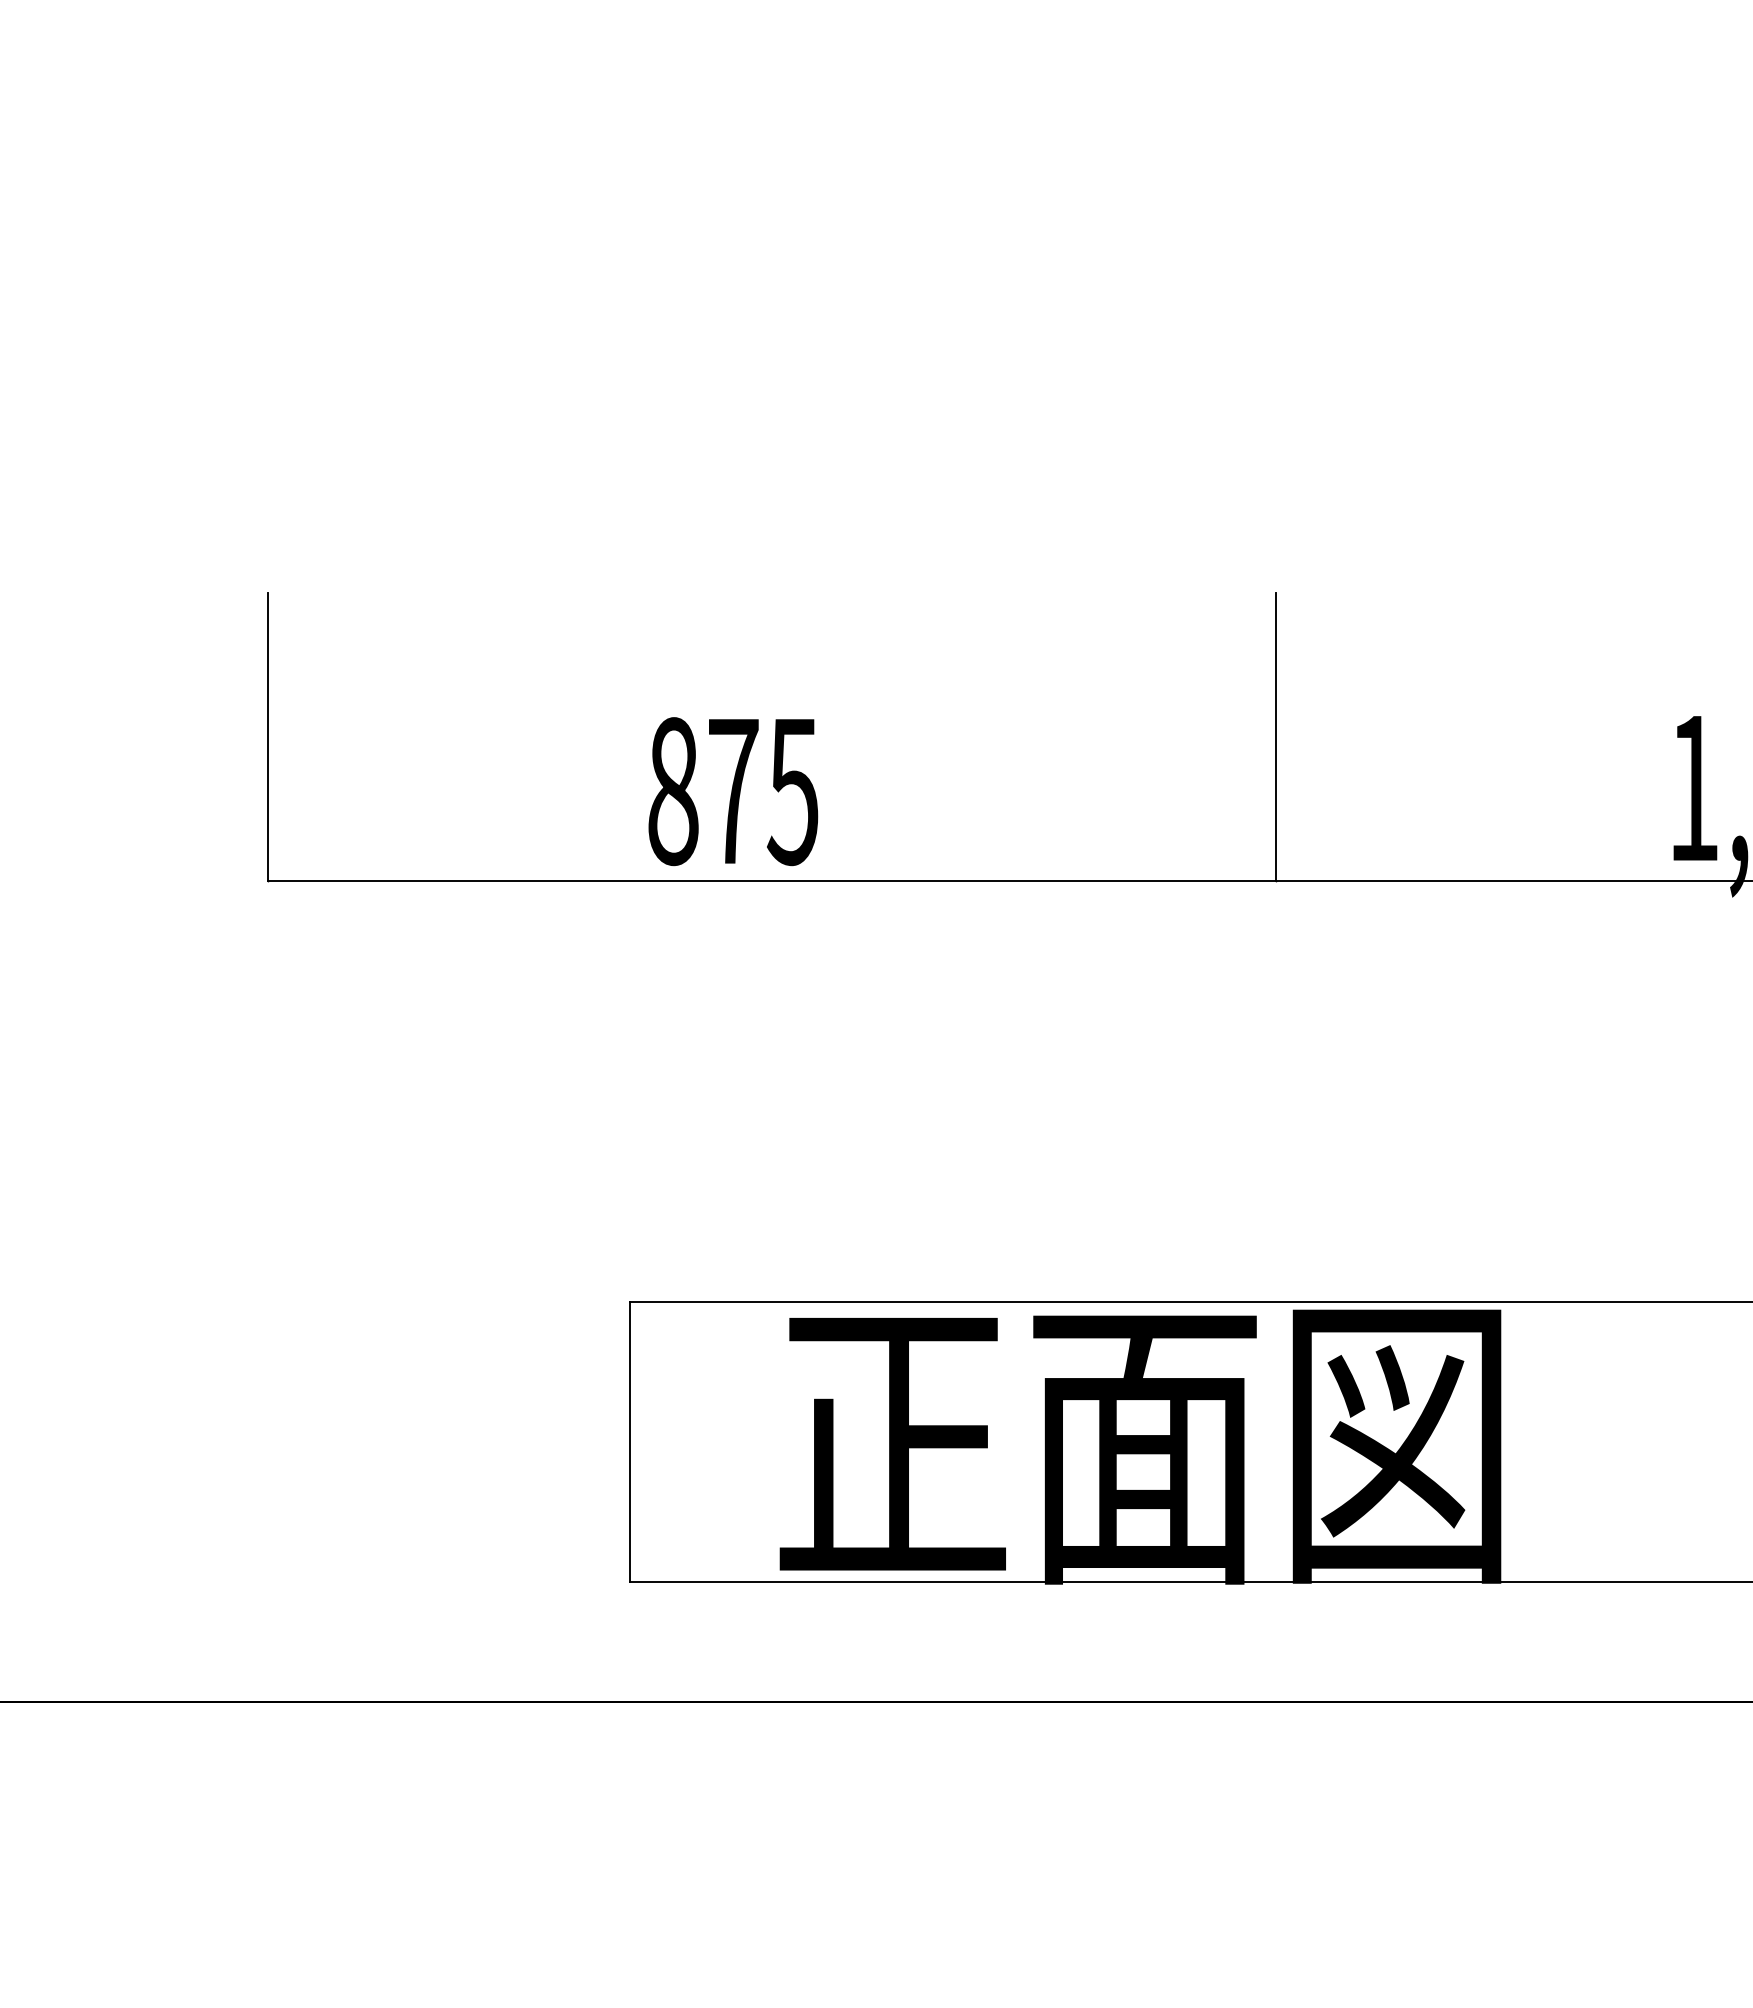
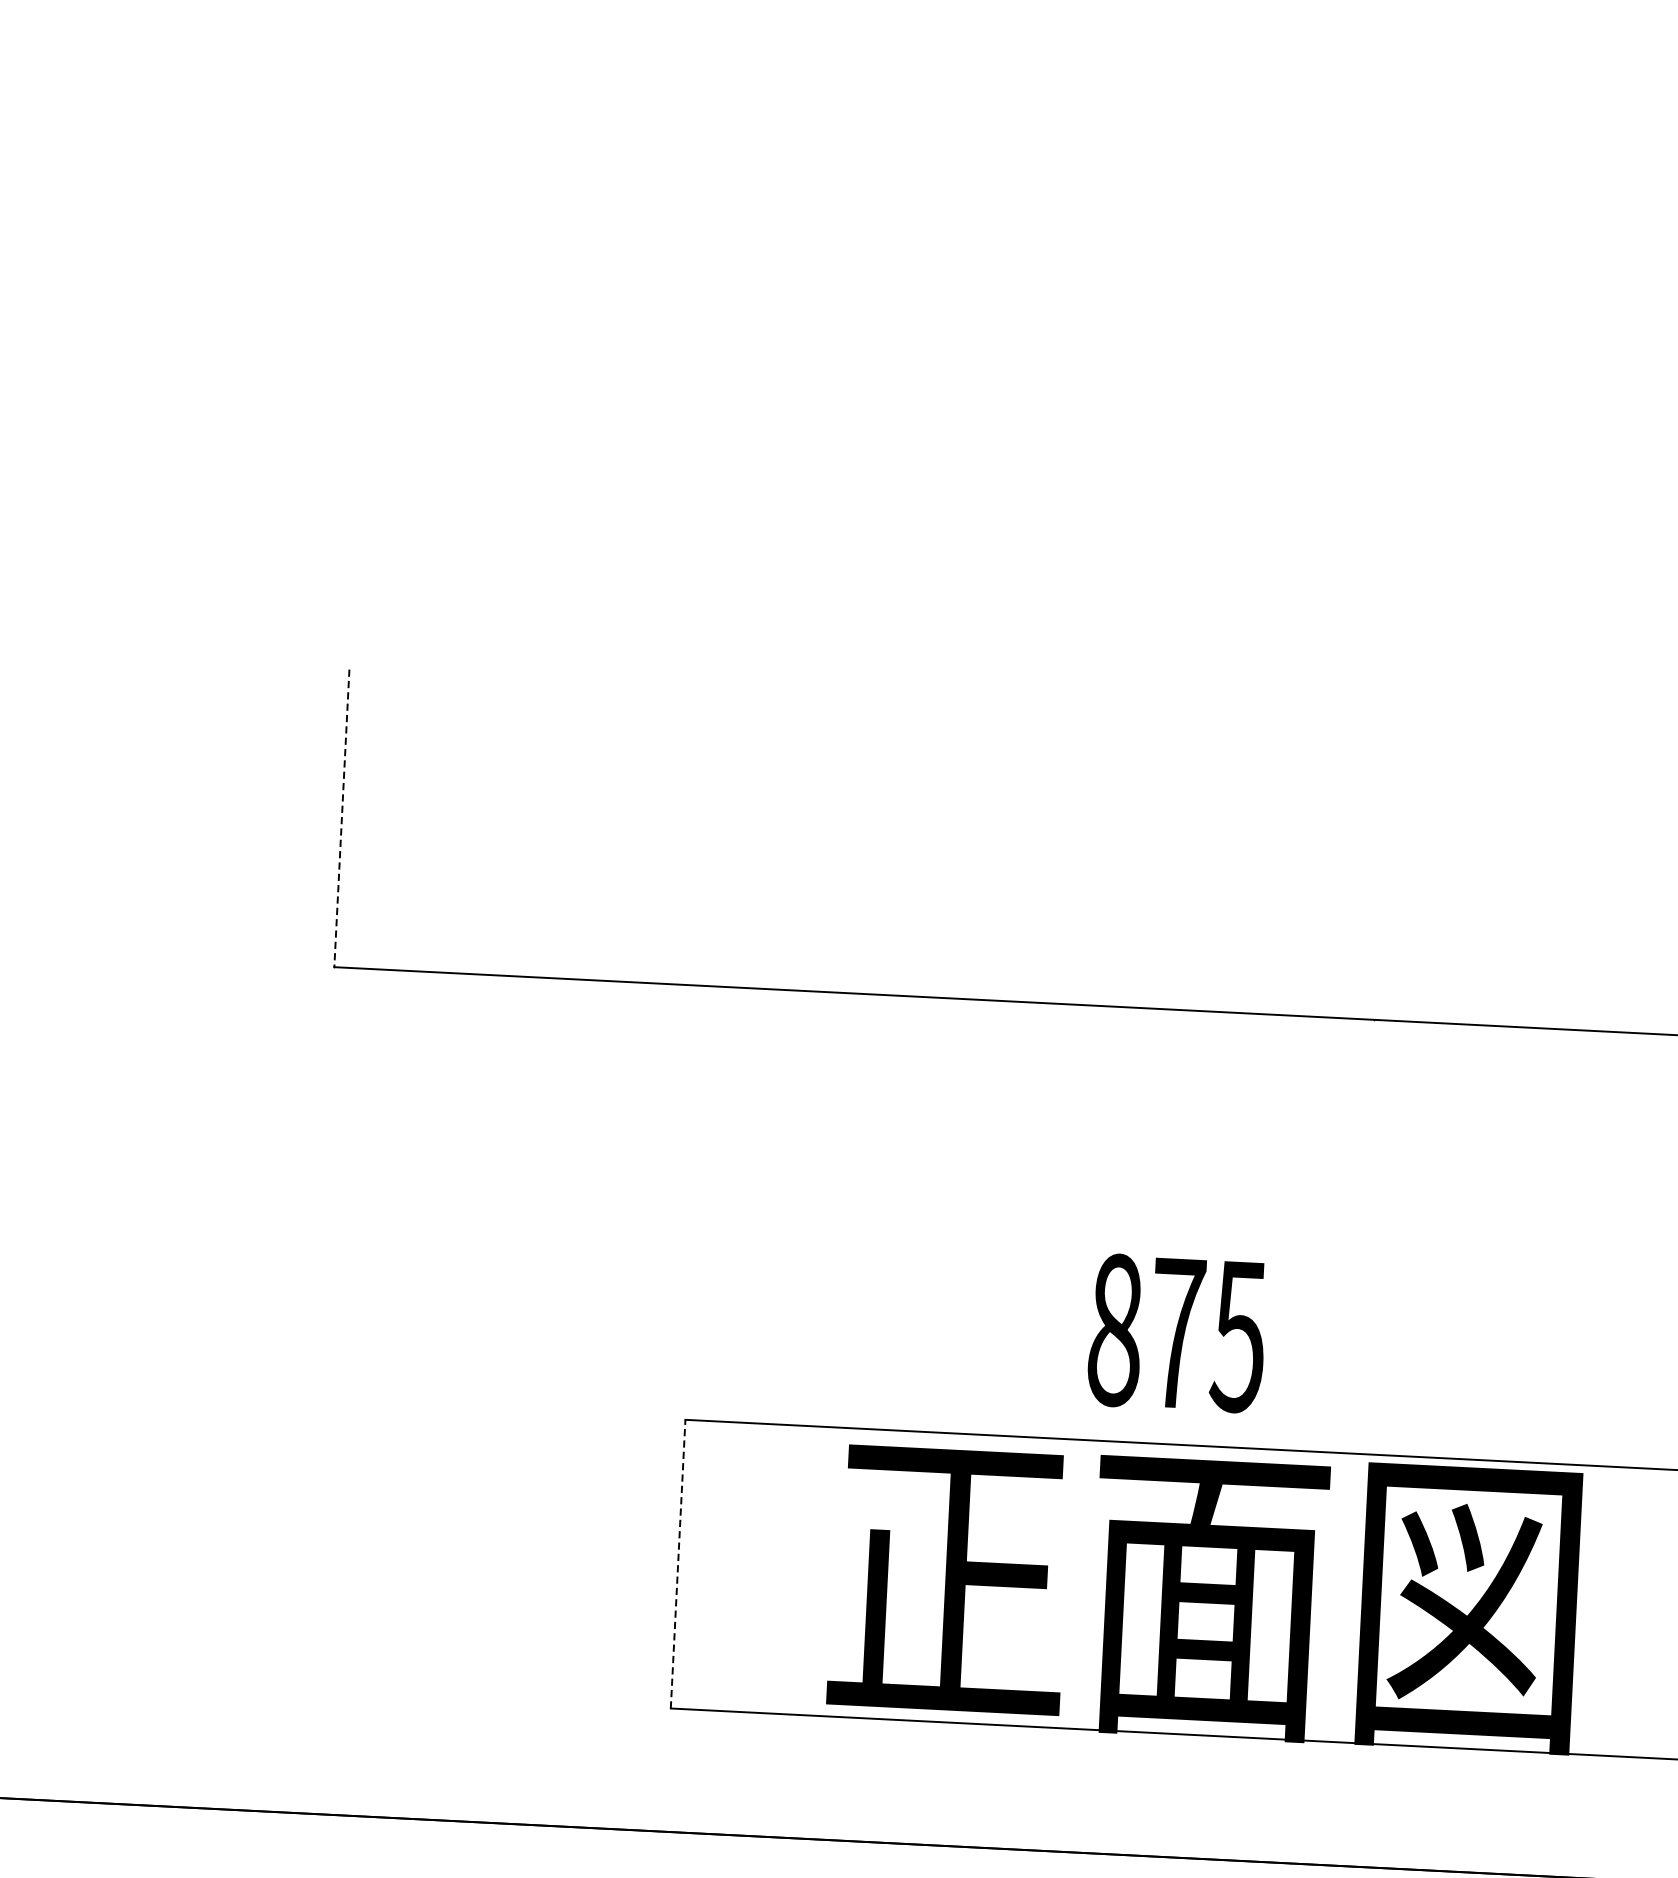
line: (1275, 736) -> (1380, 870), removed
line: (268, 737) -> (342, 818), solid -> dashed
text: (733, 791) -> (1177, 1333), moved
line: (629, 1442) -> (677, 1564), solid -> dashed

